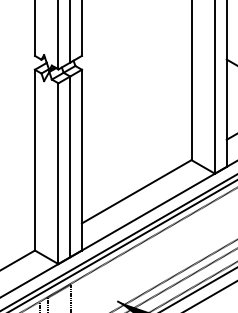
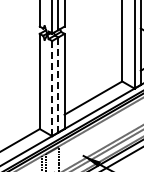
line: (70, 167) -> (58, 85), solid -> dashed
line: (59, 173) -> (52, 88), solid -> dashed

